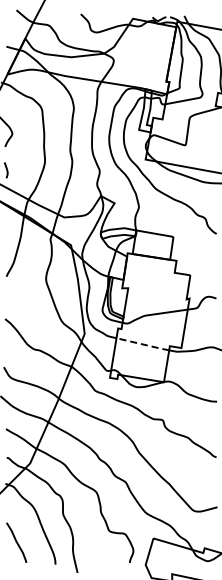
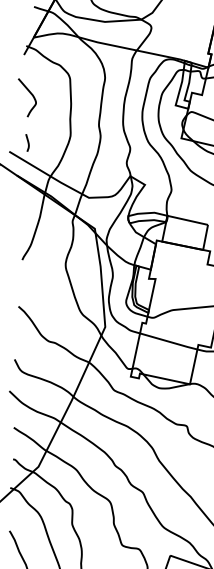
line: (143, 344) -> (169, 341), dashed -> solid

